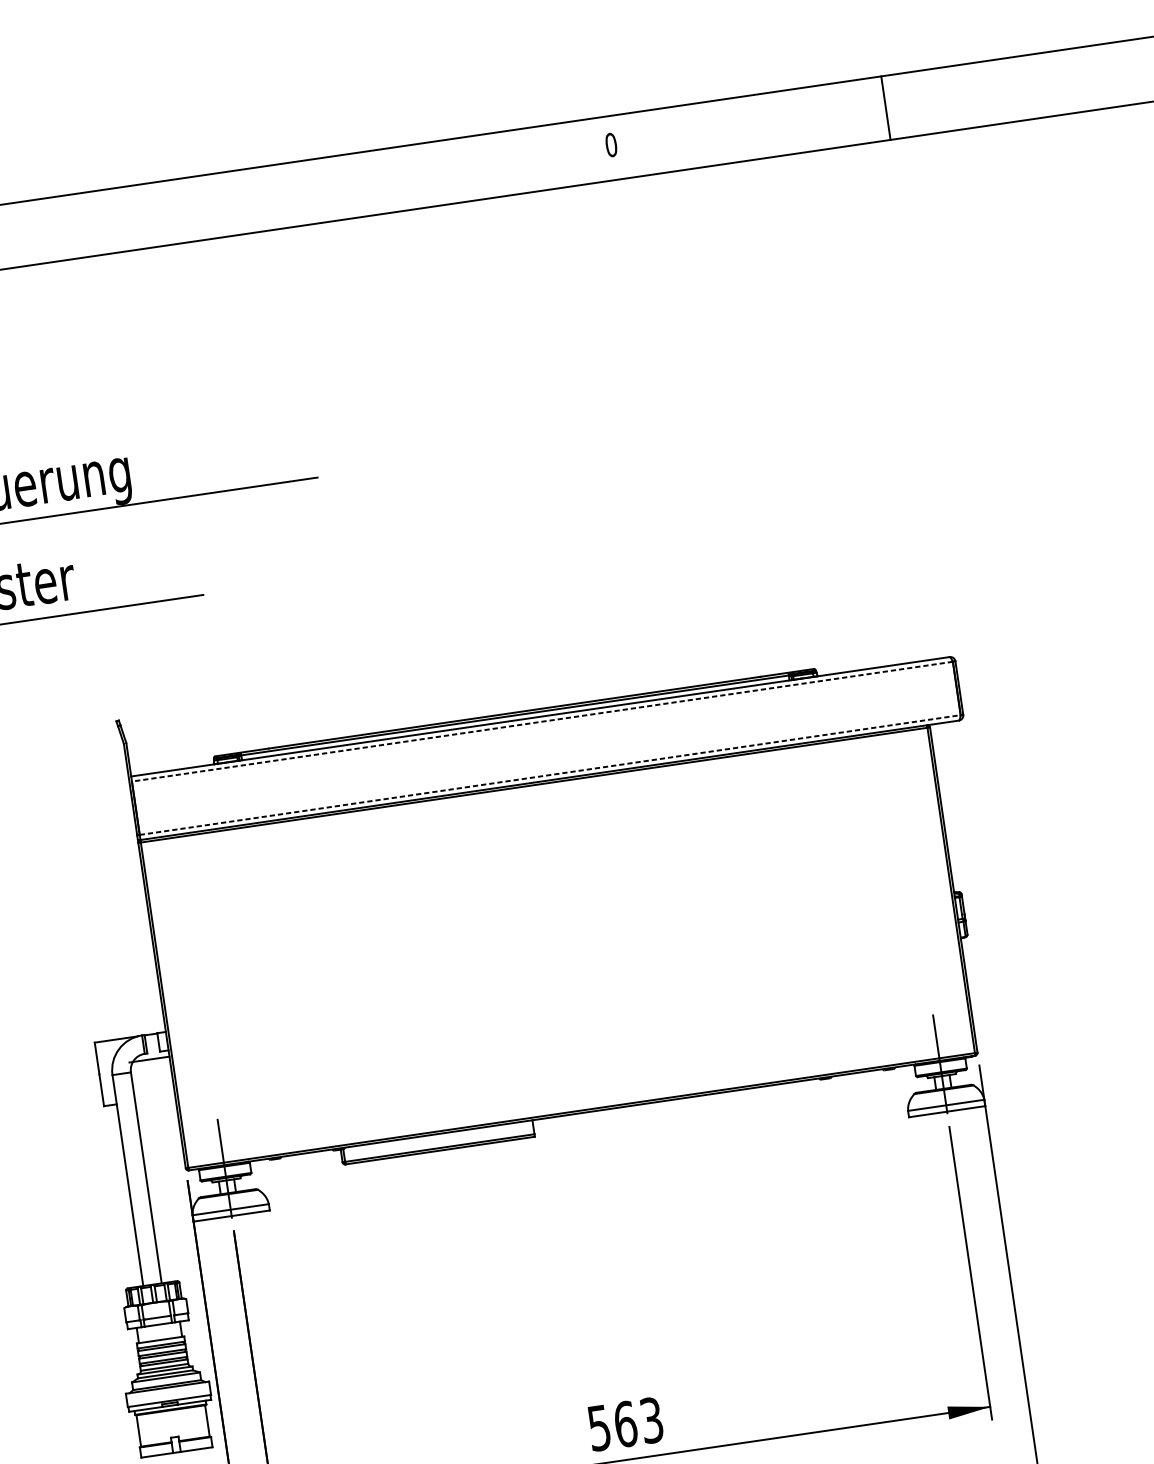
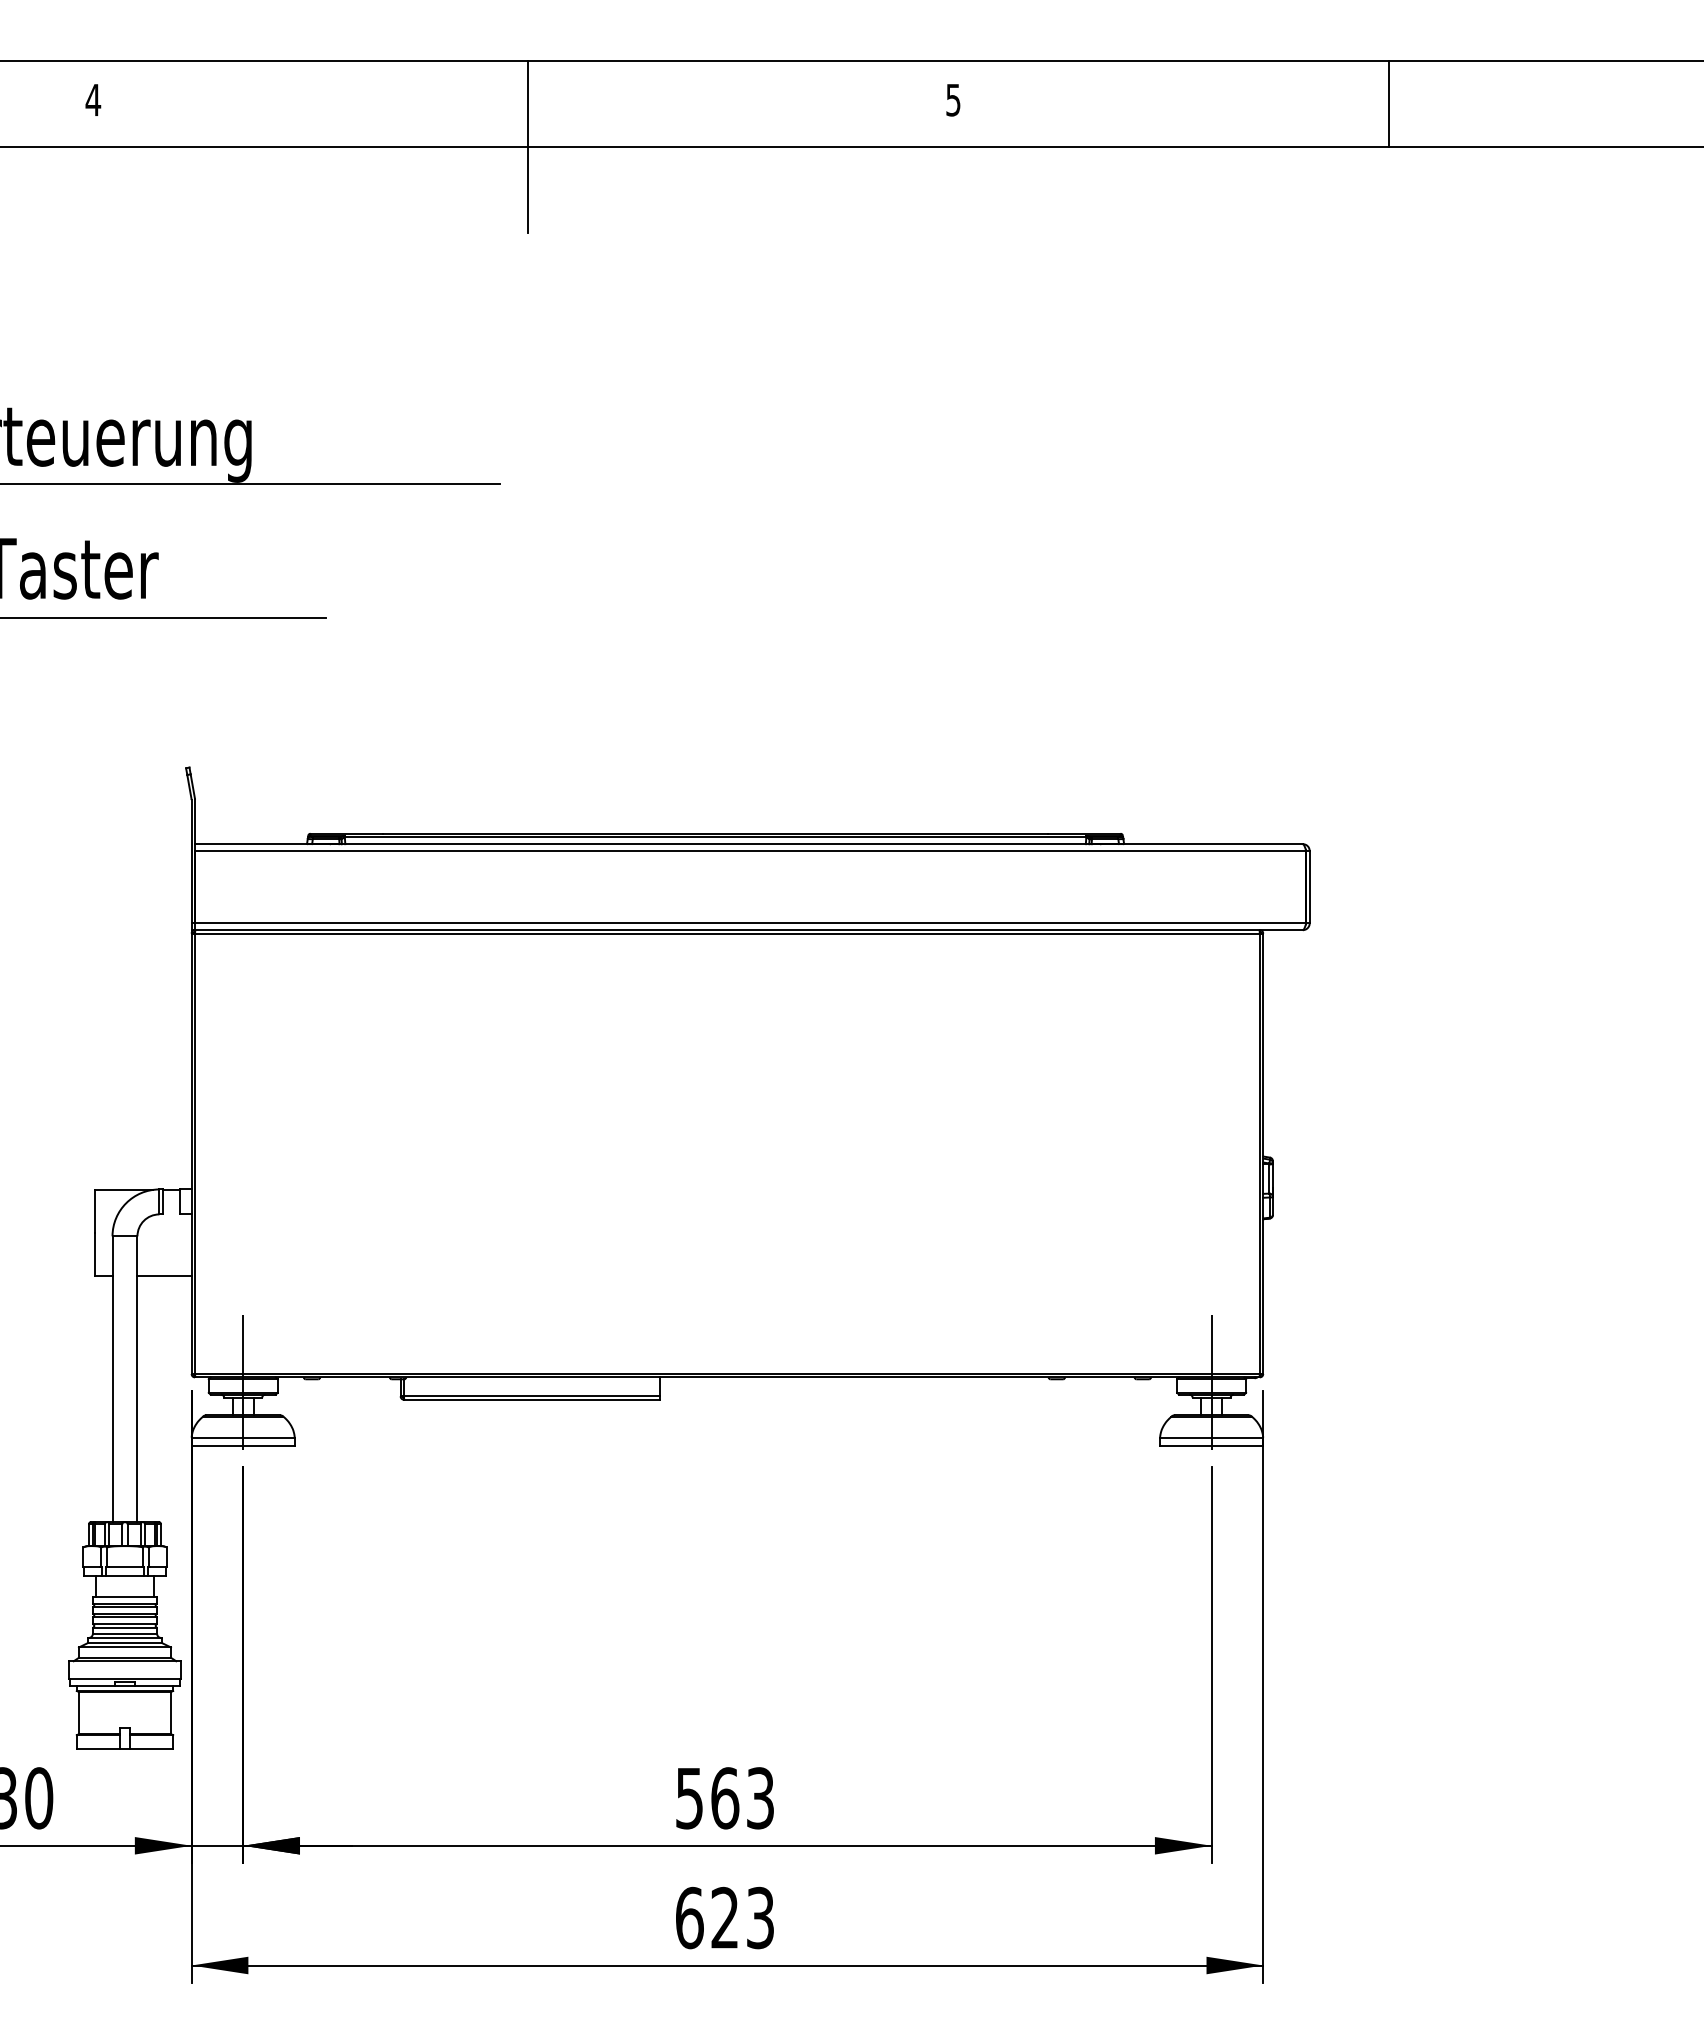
line: (885, 108) -> (1388, 104), moved
text: (611, 144) -> (953, 99), 0 -> 5
line: (302, 225) -> (528, 147), added
line: (542, 722) -> (750, 851), dashed -> solid
line: (550, 775) -> (750, 923), dashed -> solid
line: (149, 1059) -> (164, 1275), moved

